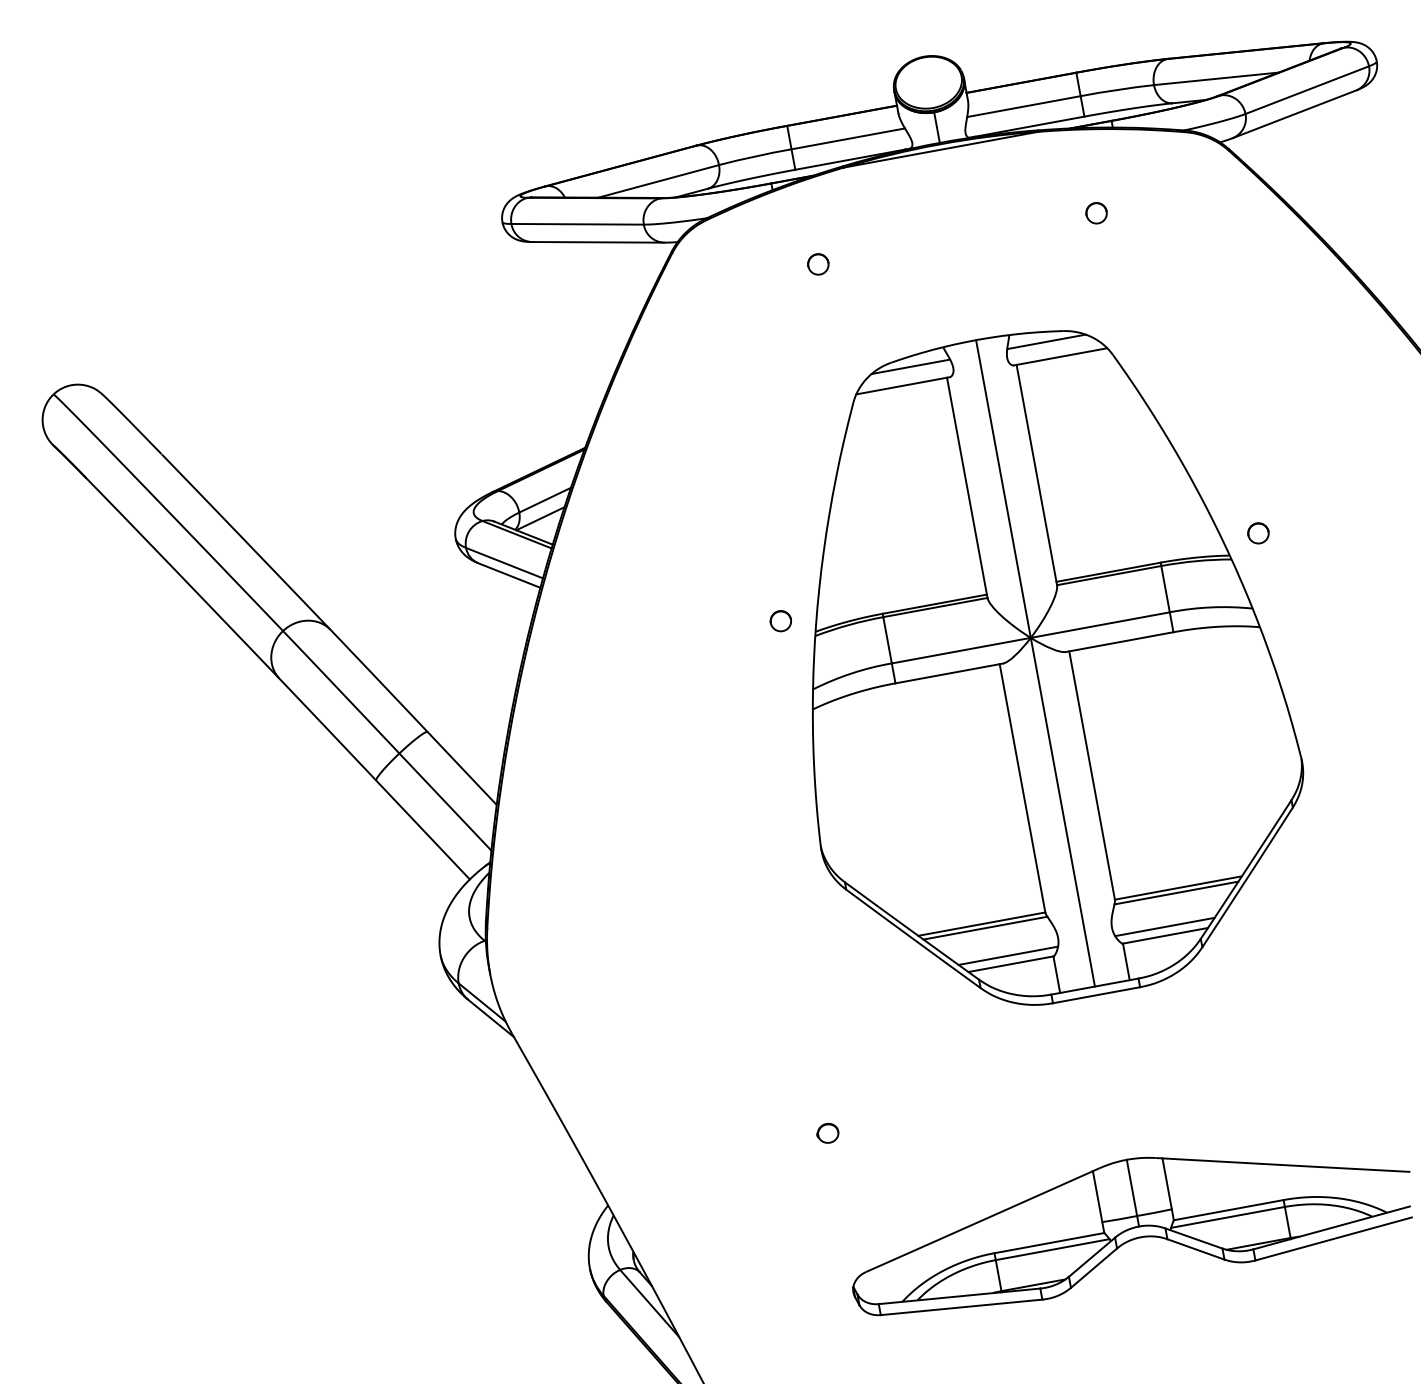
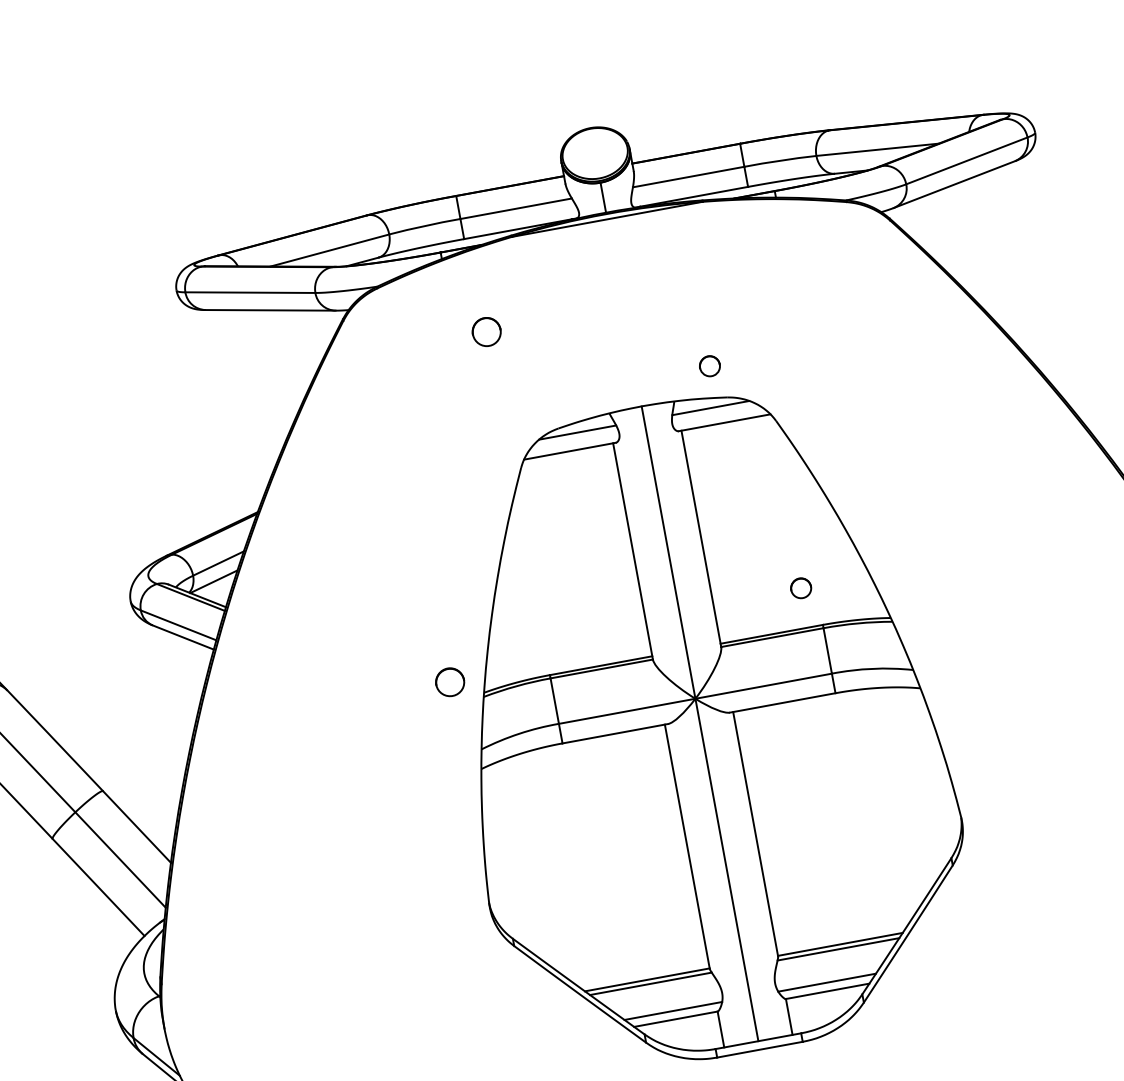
circle: (1096, 213) -> (709, 366), moved
circle: (818, 264) -> (486, 332), size x1.4
part: (1258, 533) -> (801, 588), moved
part: (780, 621) -> (449, 682), size x1.4

